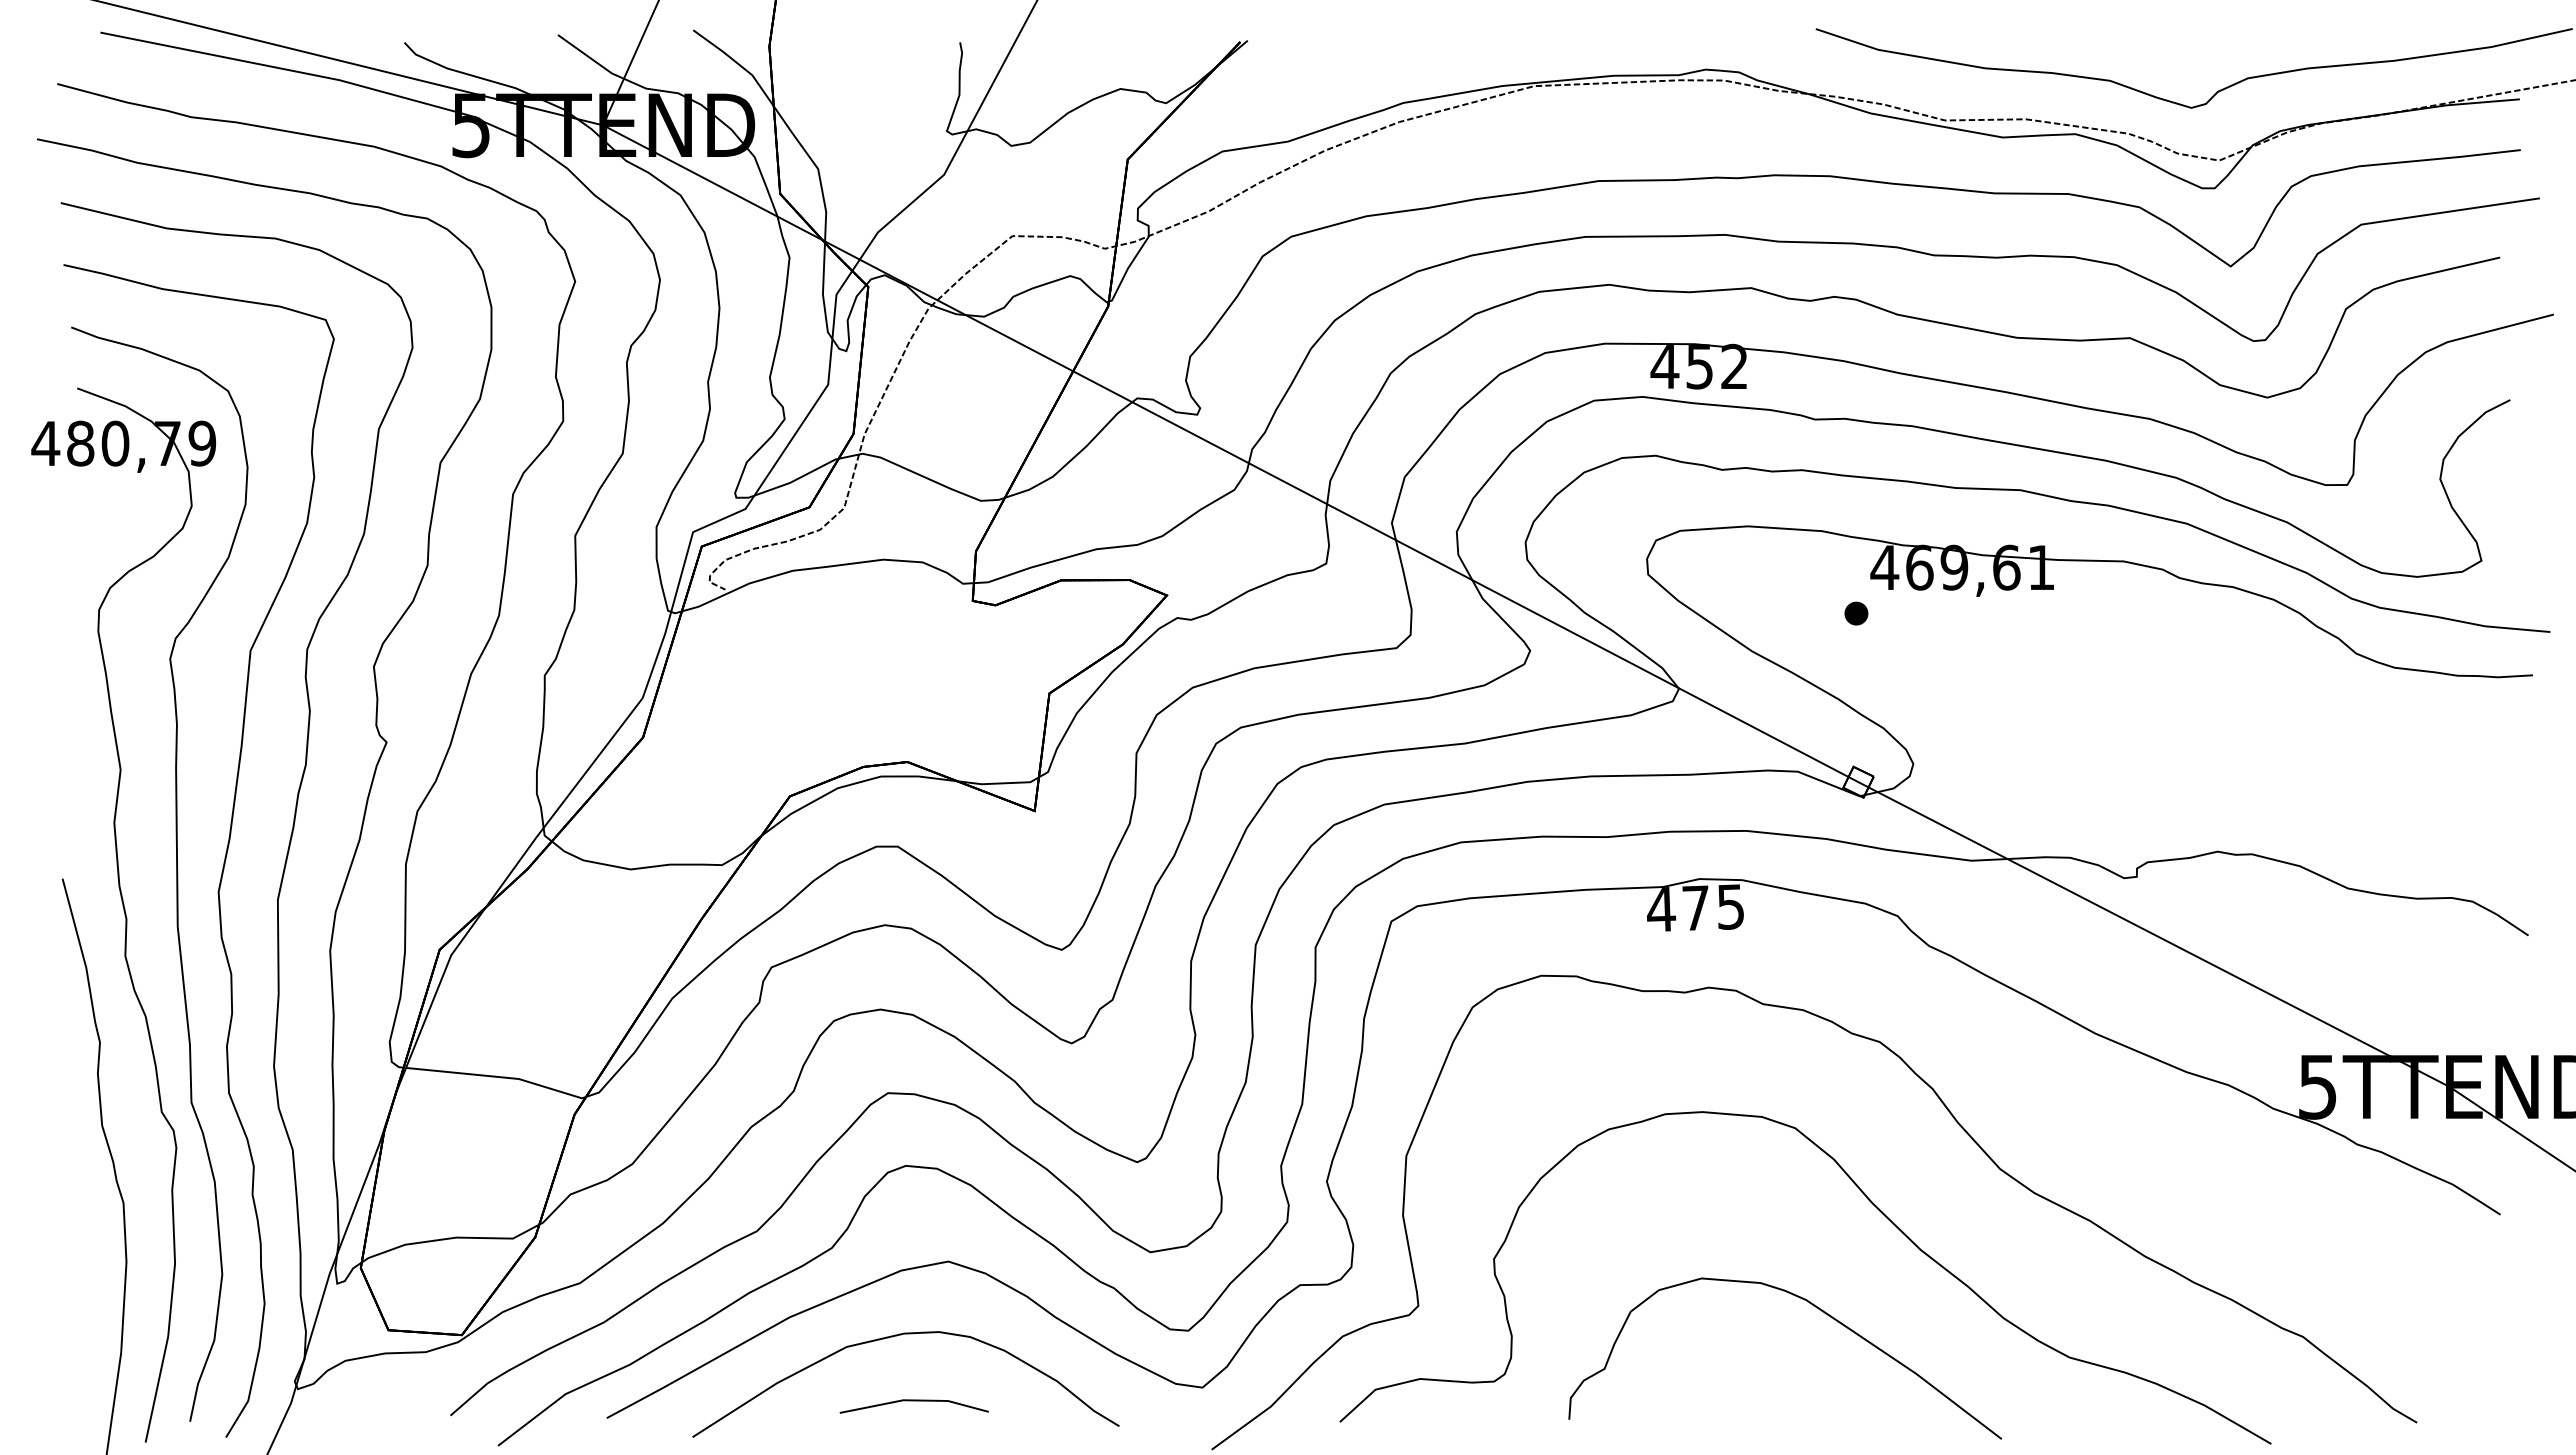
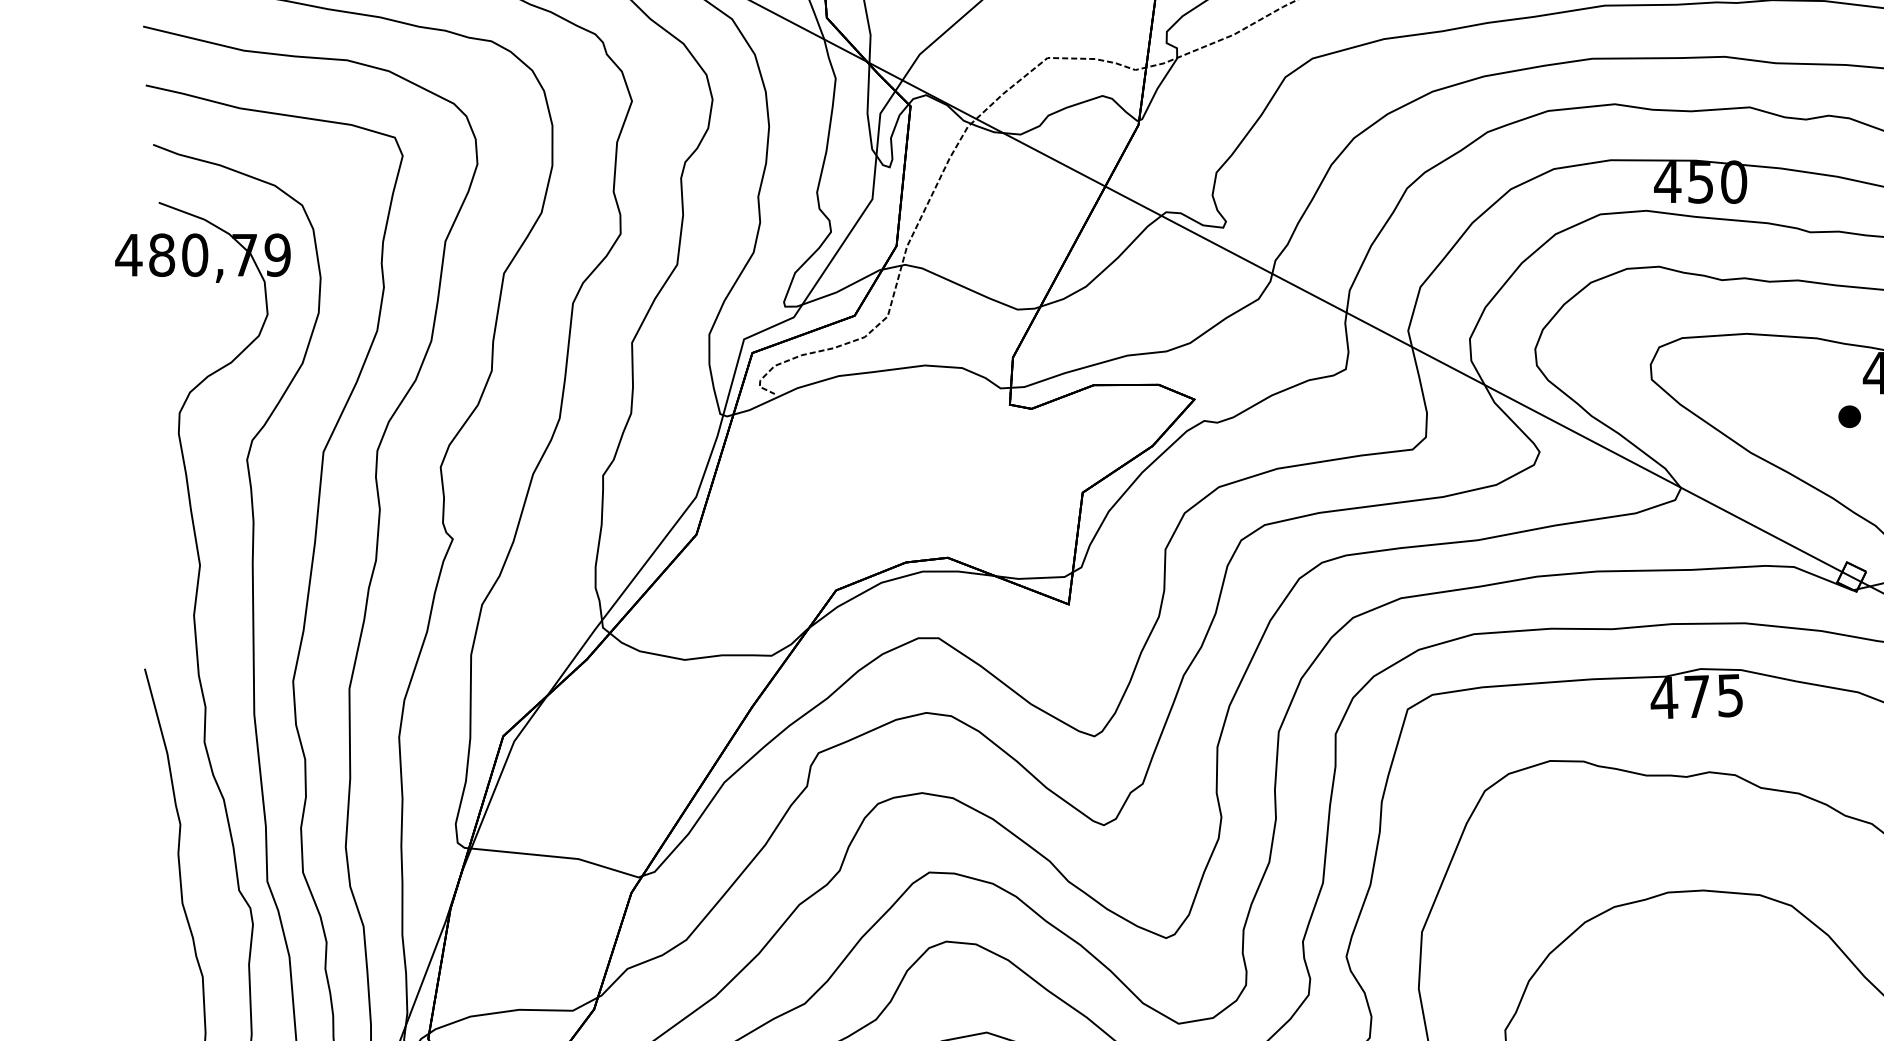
text: (1734, 366) -> (1733, 181), 452 -> 450

